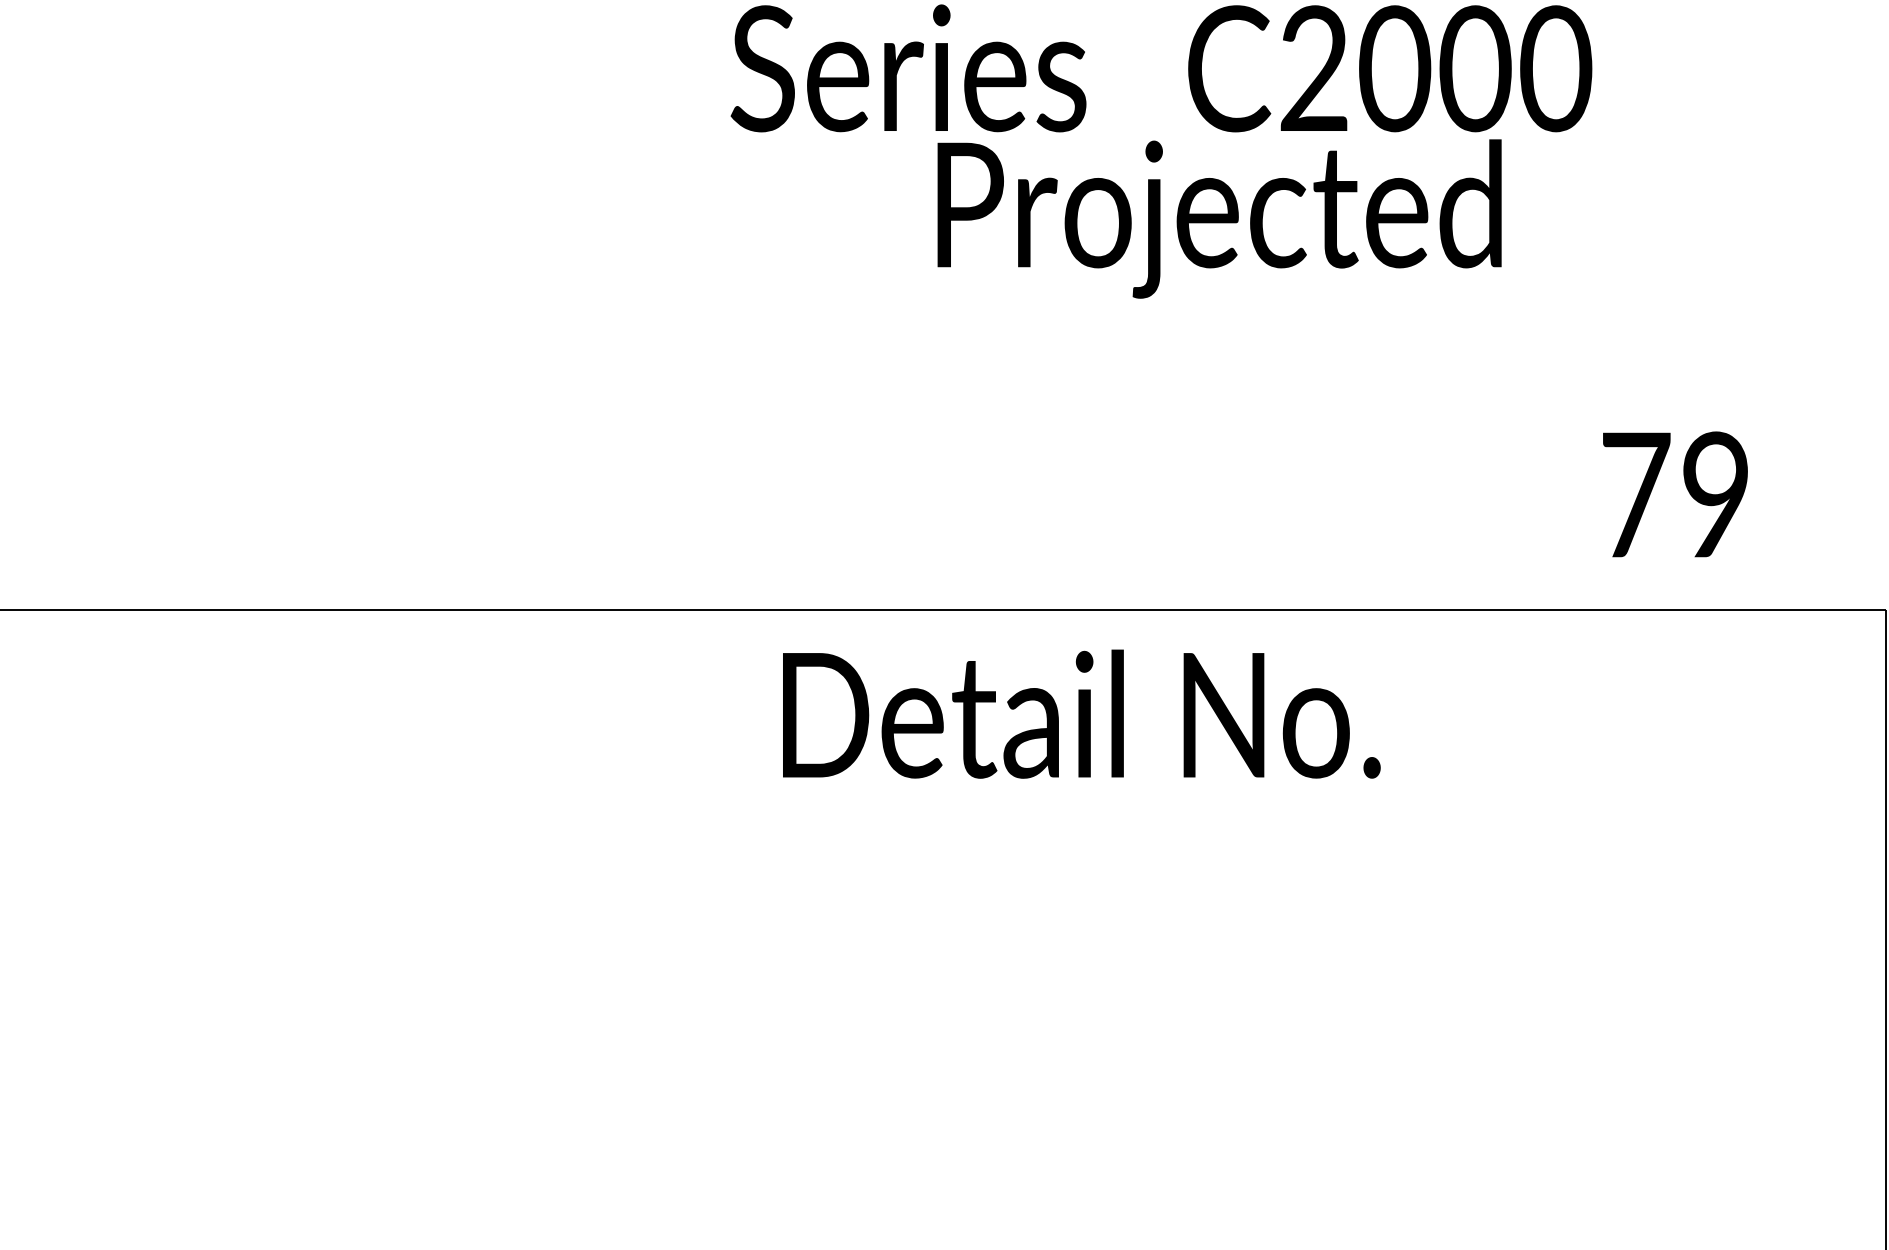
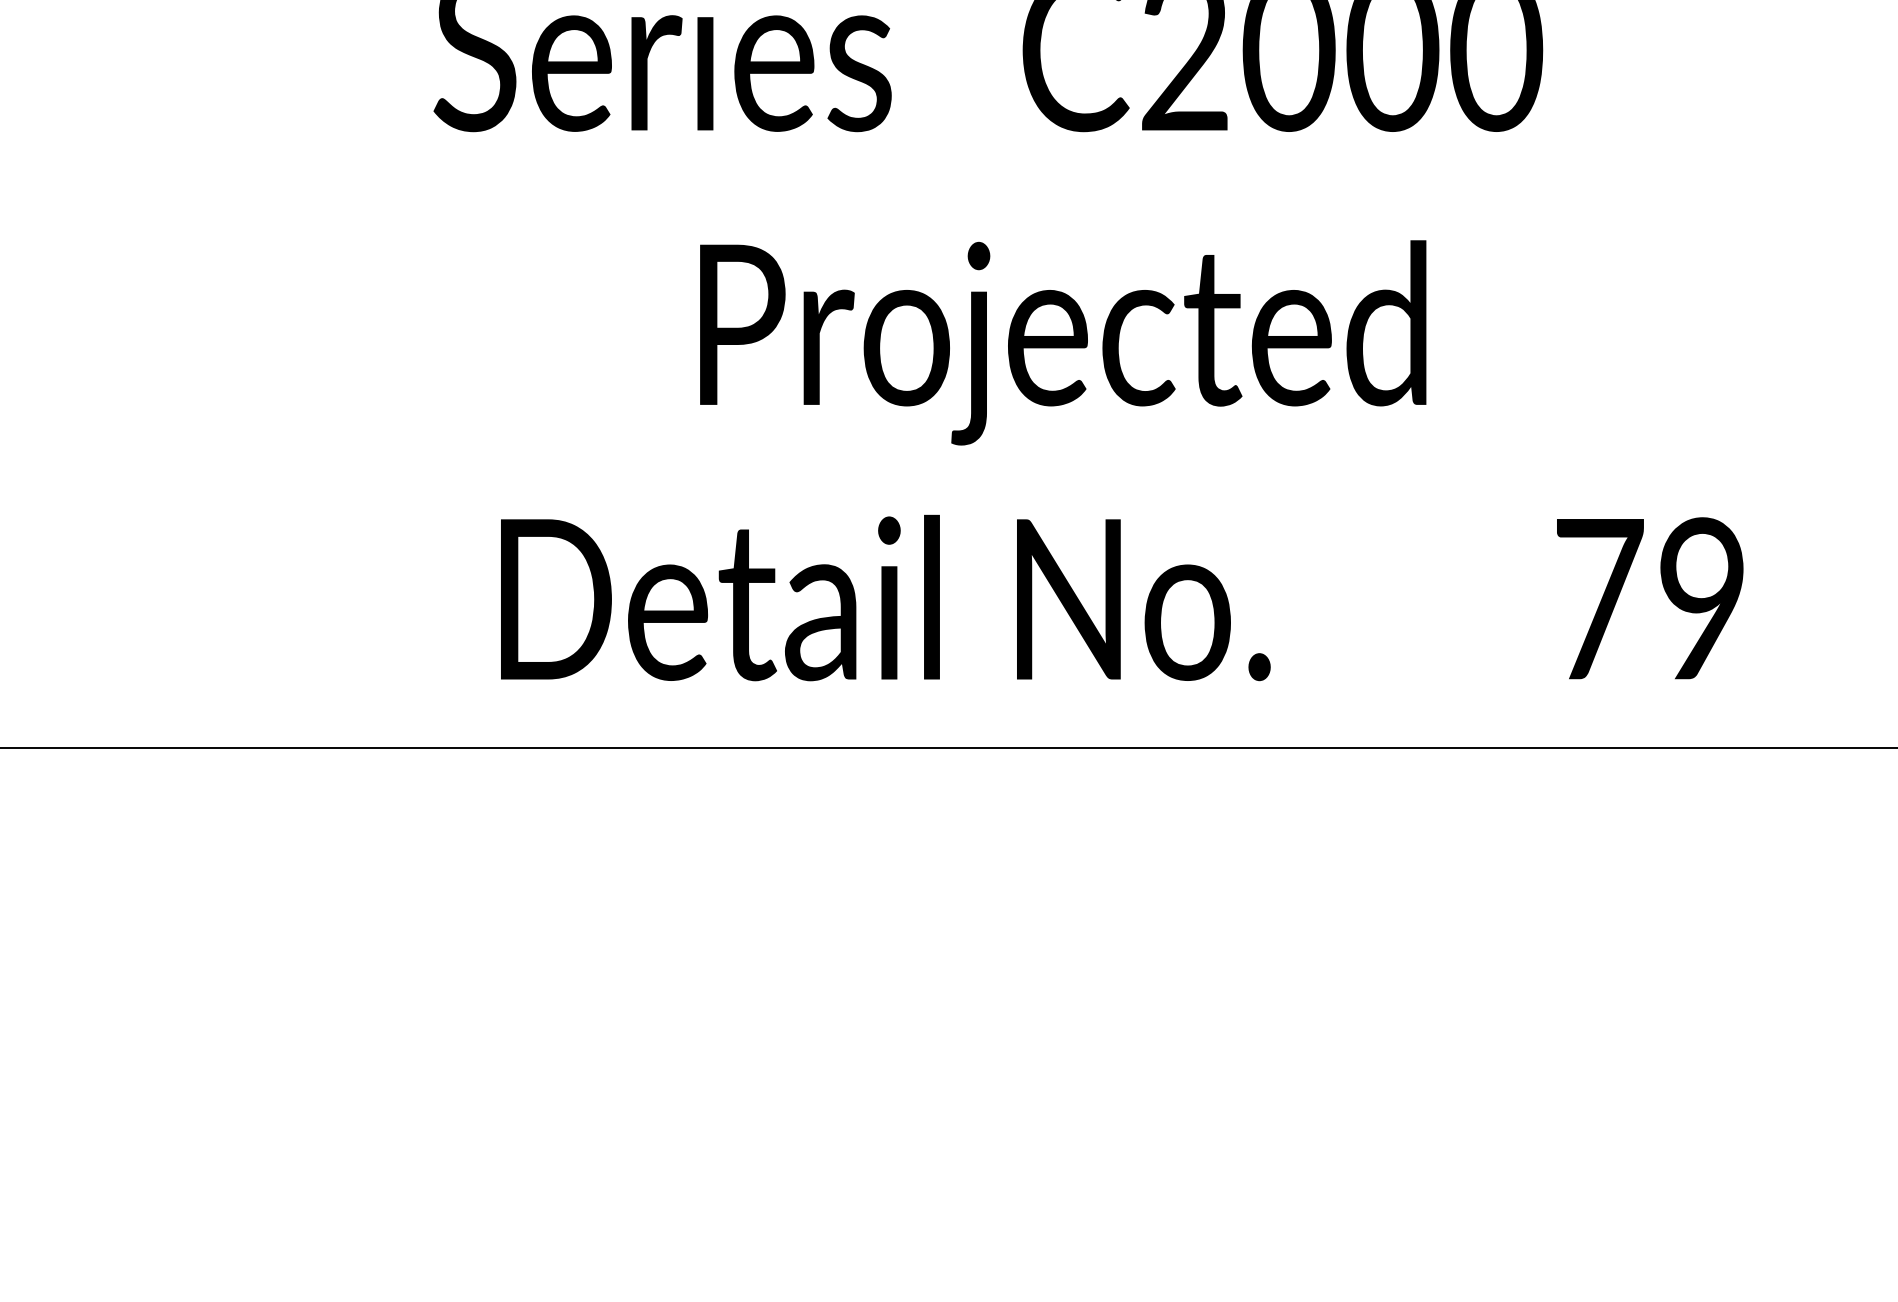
text: (1219, 218) -> (1063, 342), moved
text: (1081, 713) -> (885, 597), moved

